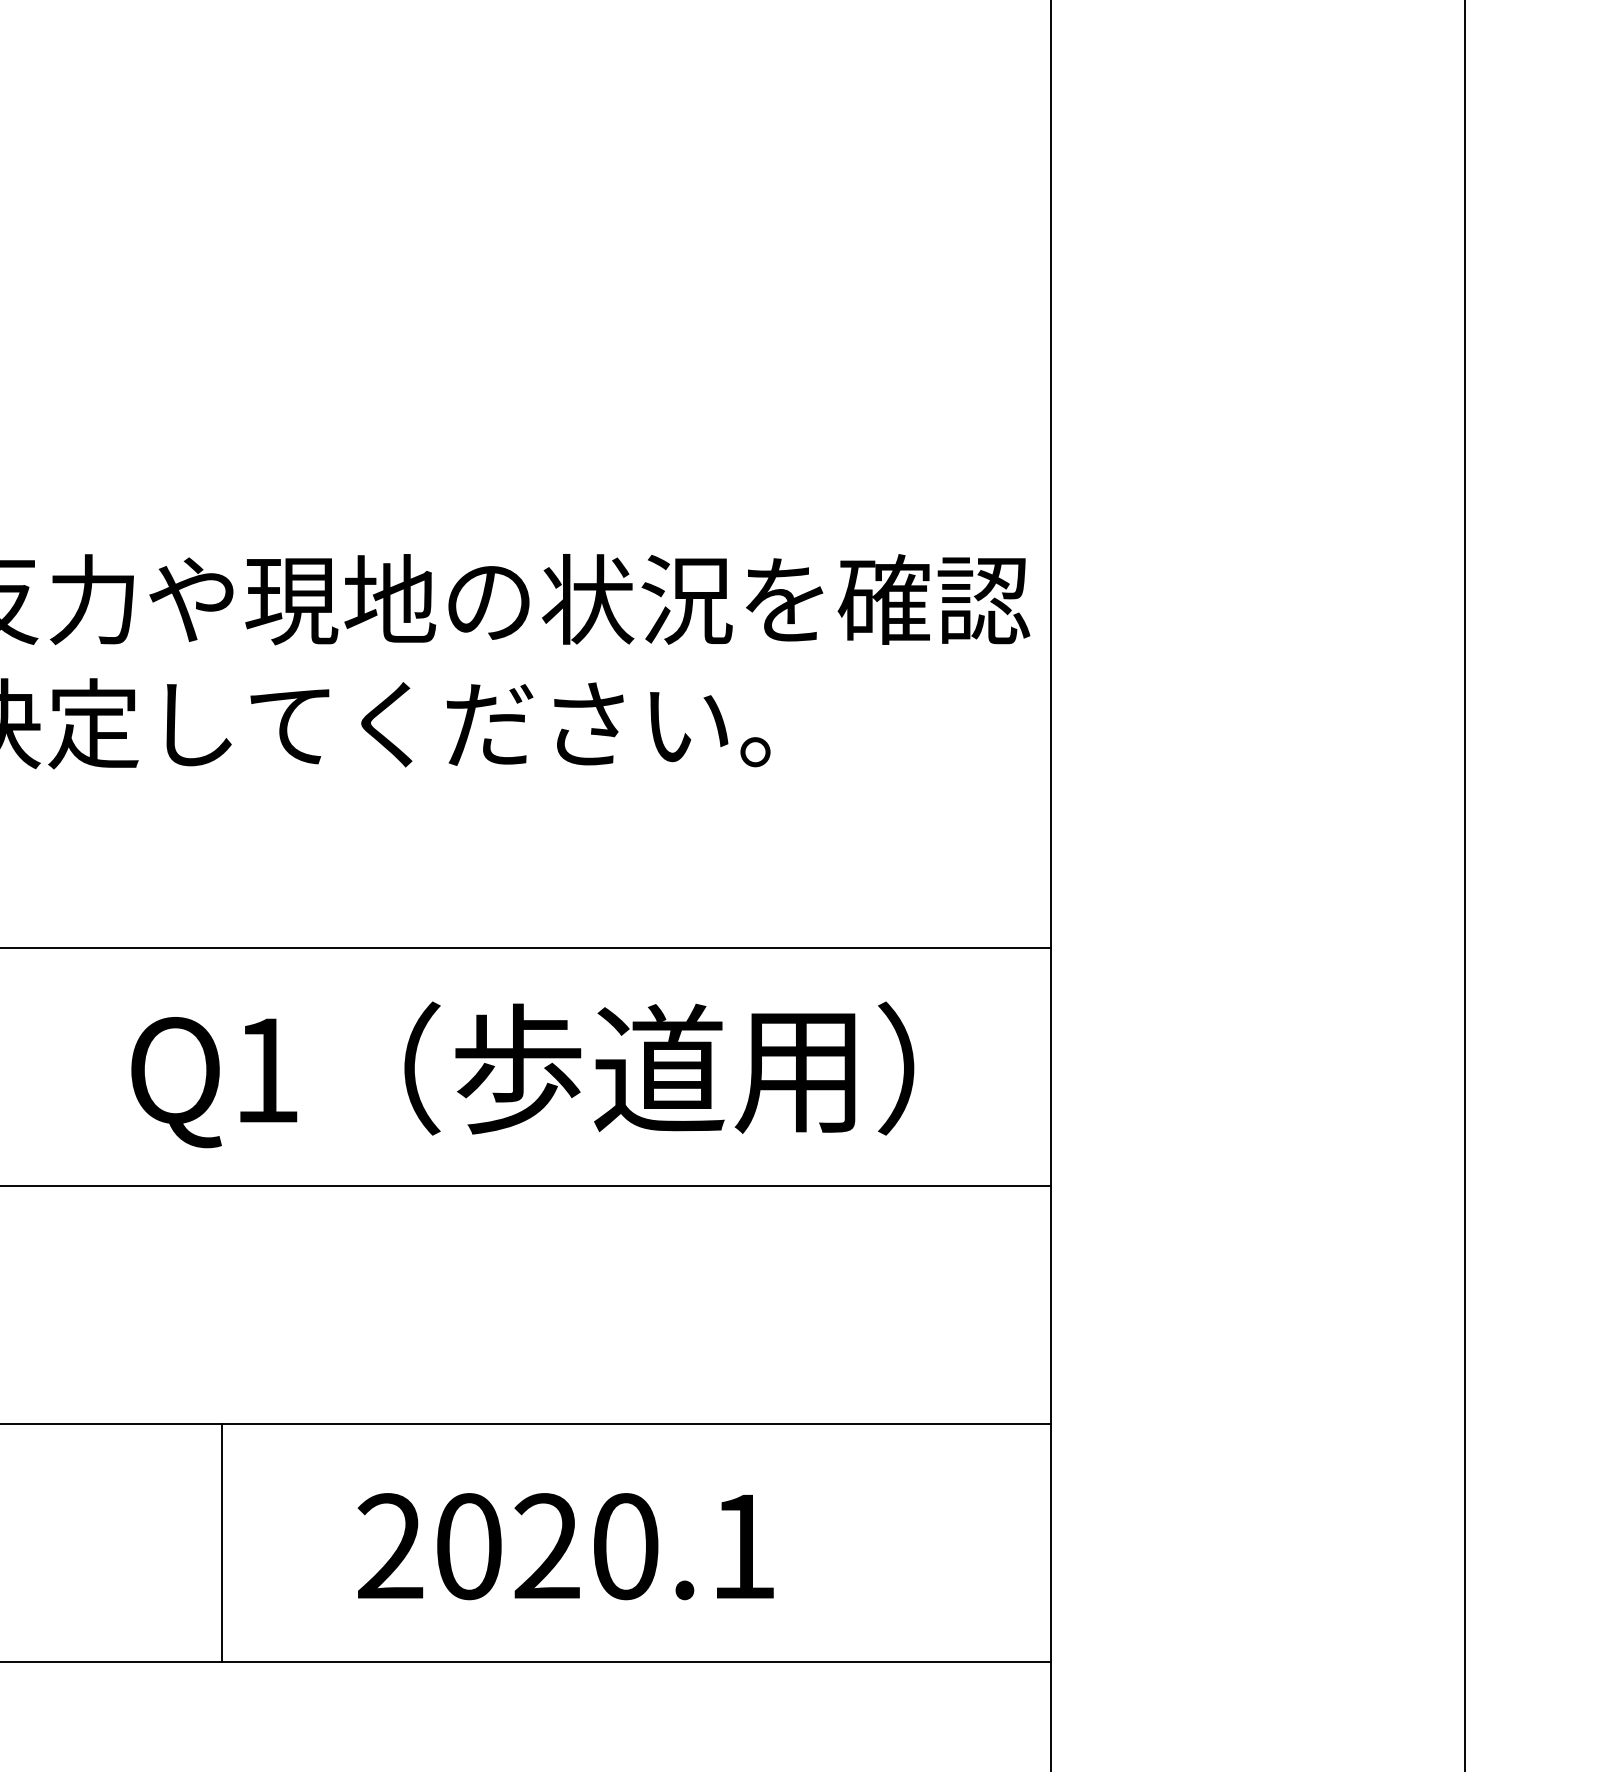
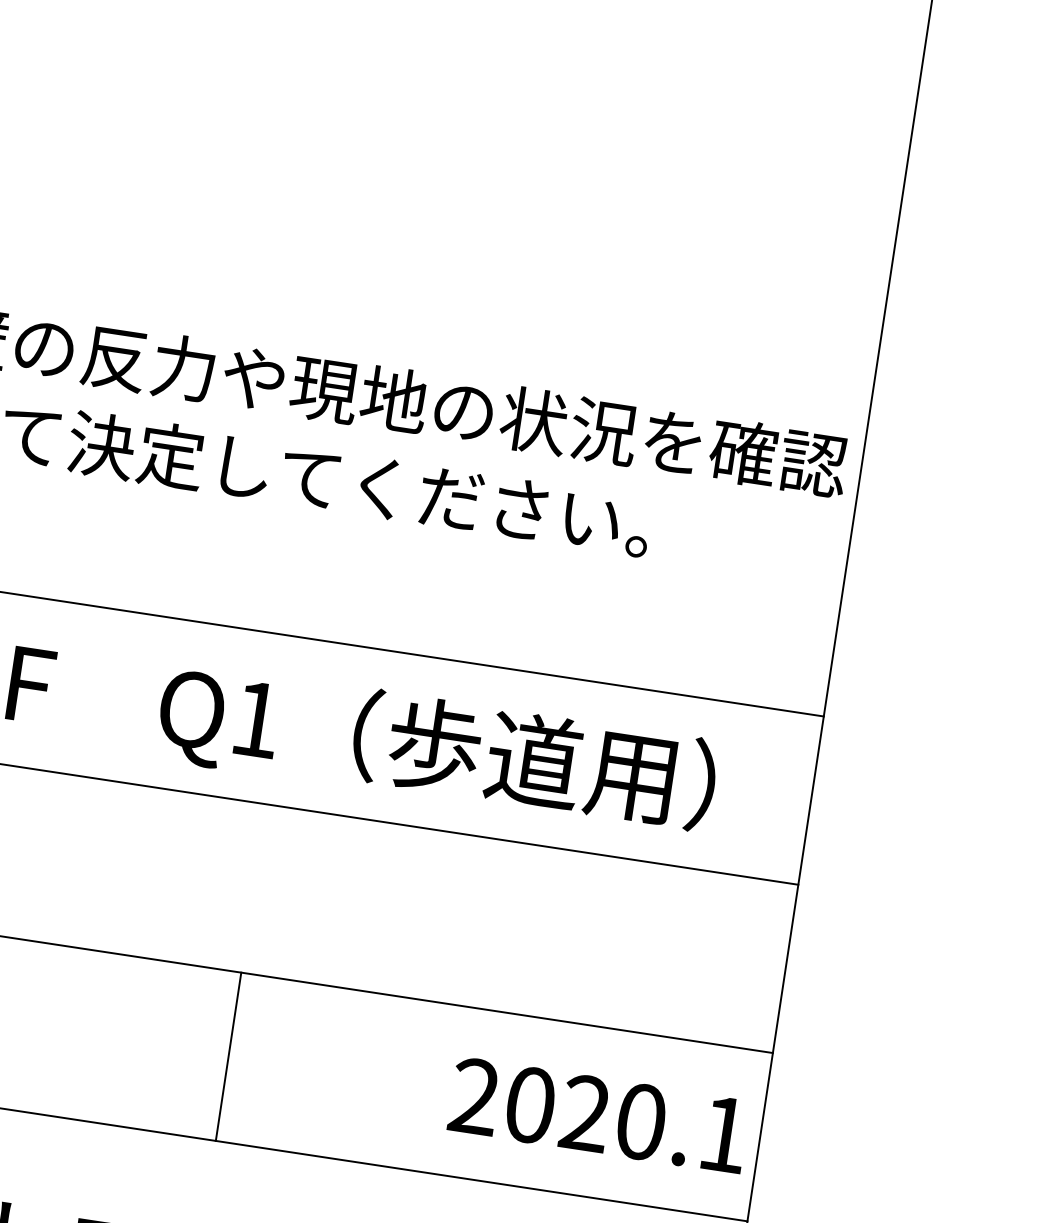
line: (222, 1542) -> (228, 1056), moved
text: (565, 1546) -> (598, 1115), moved

